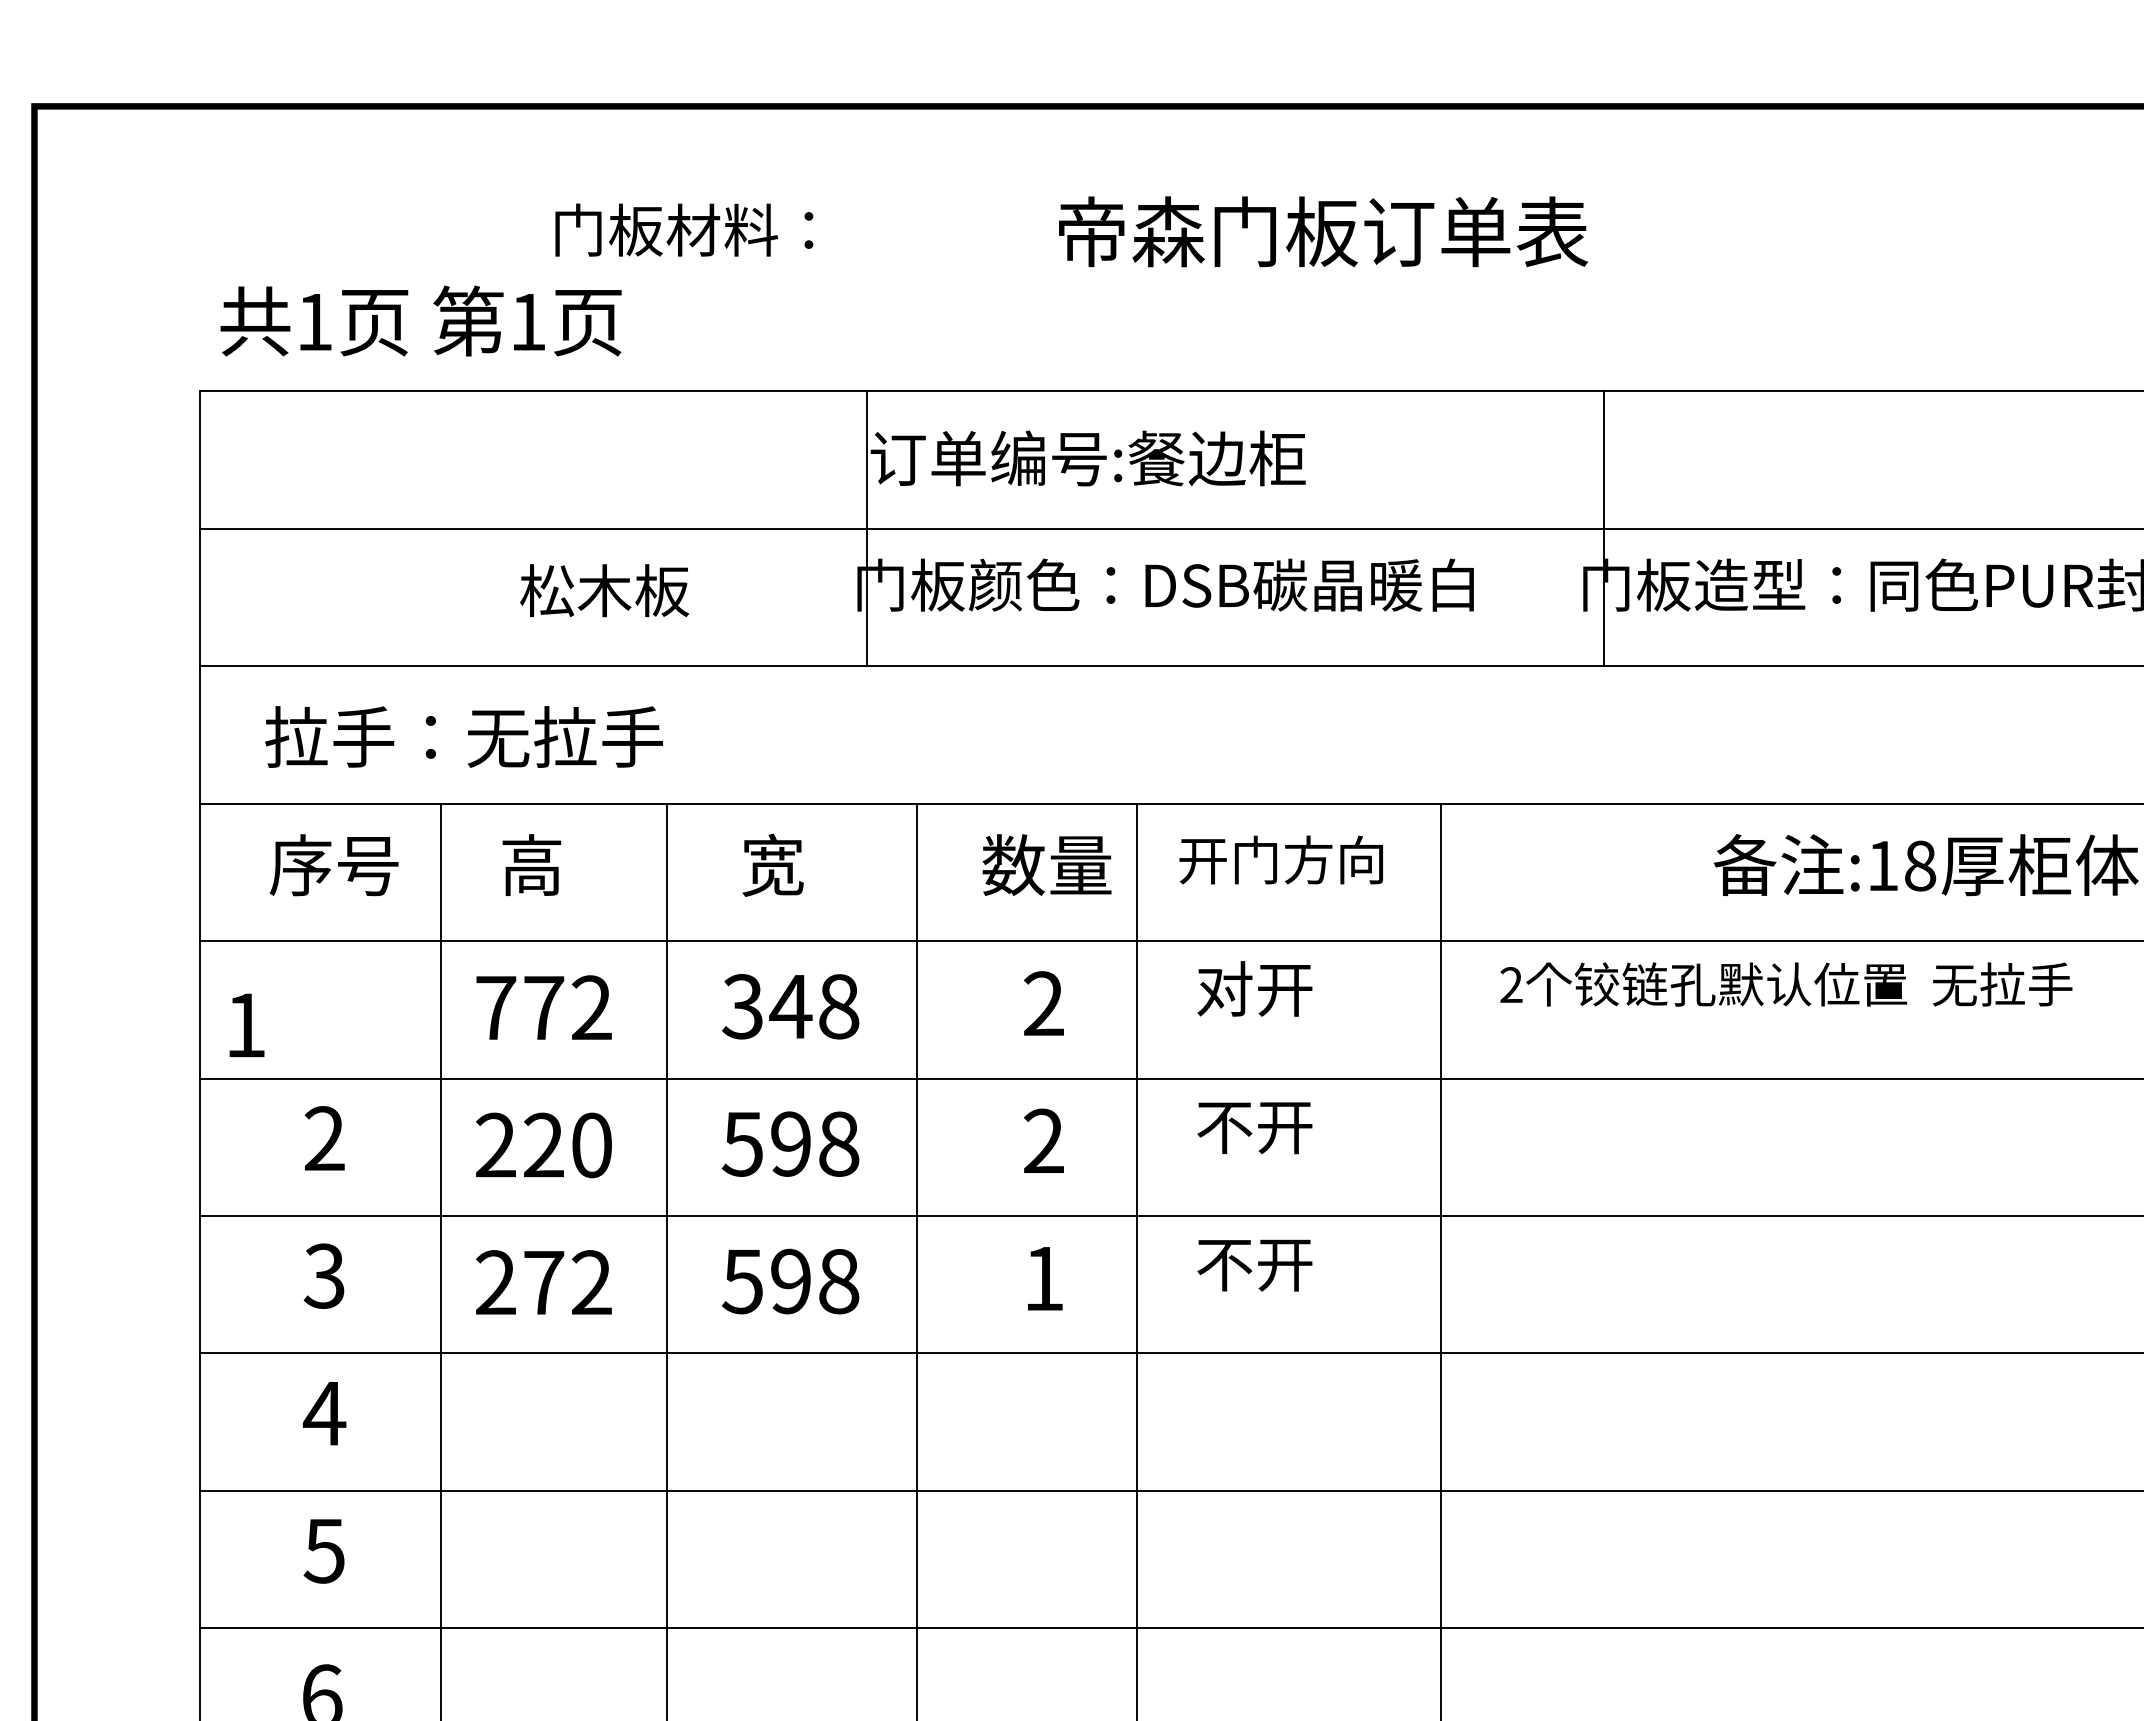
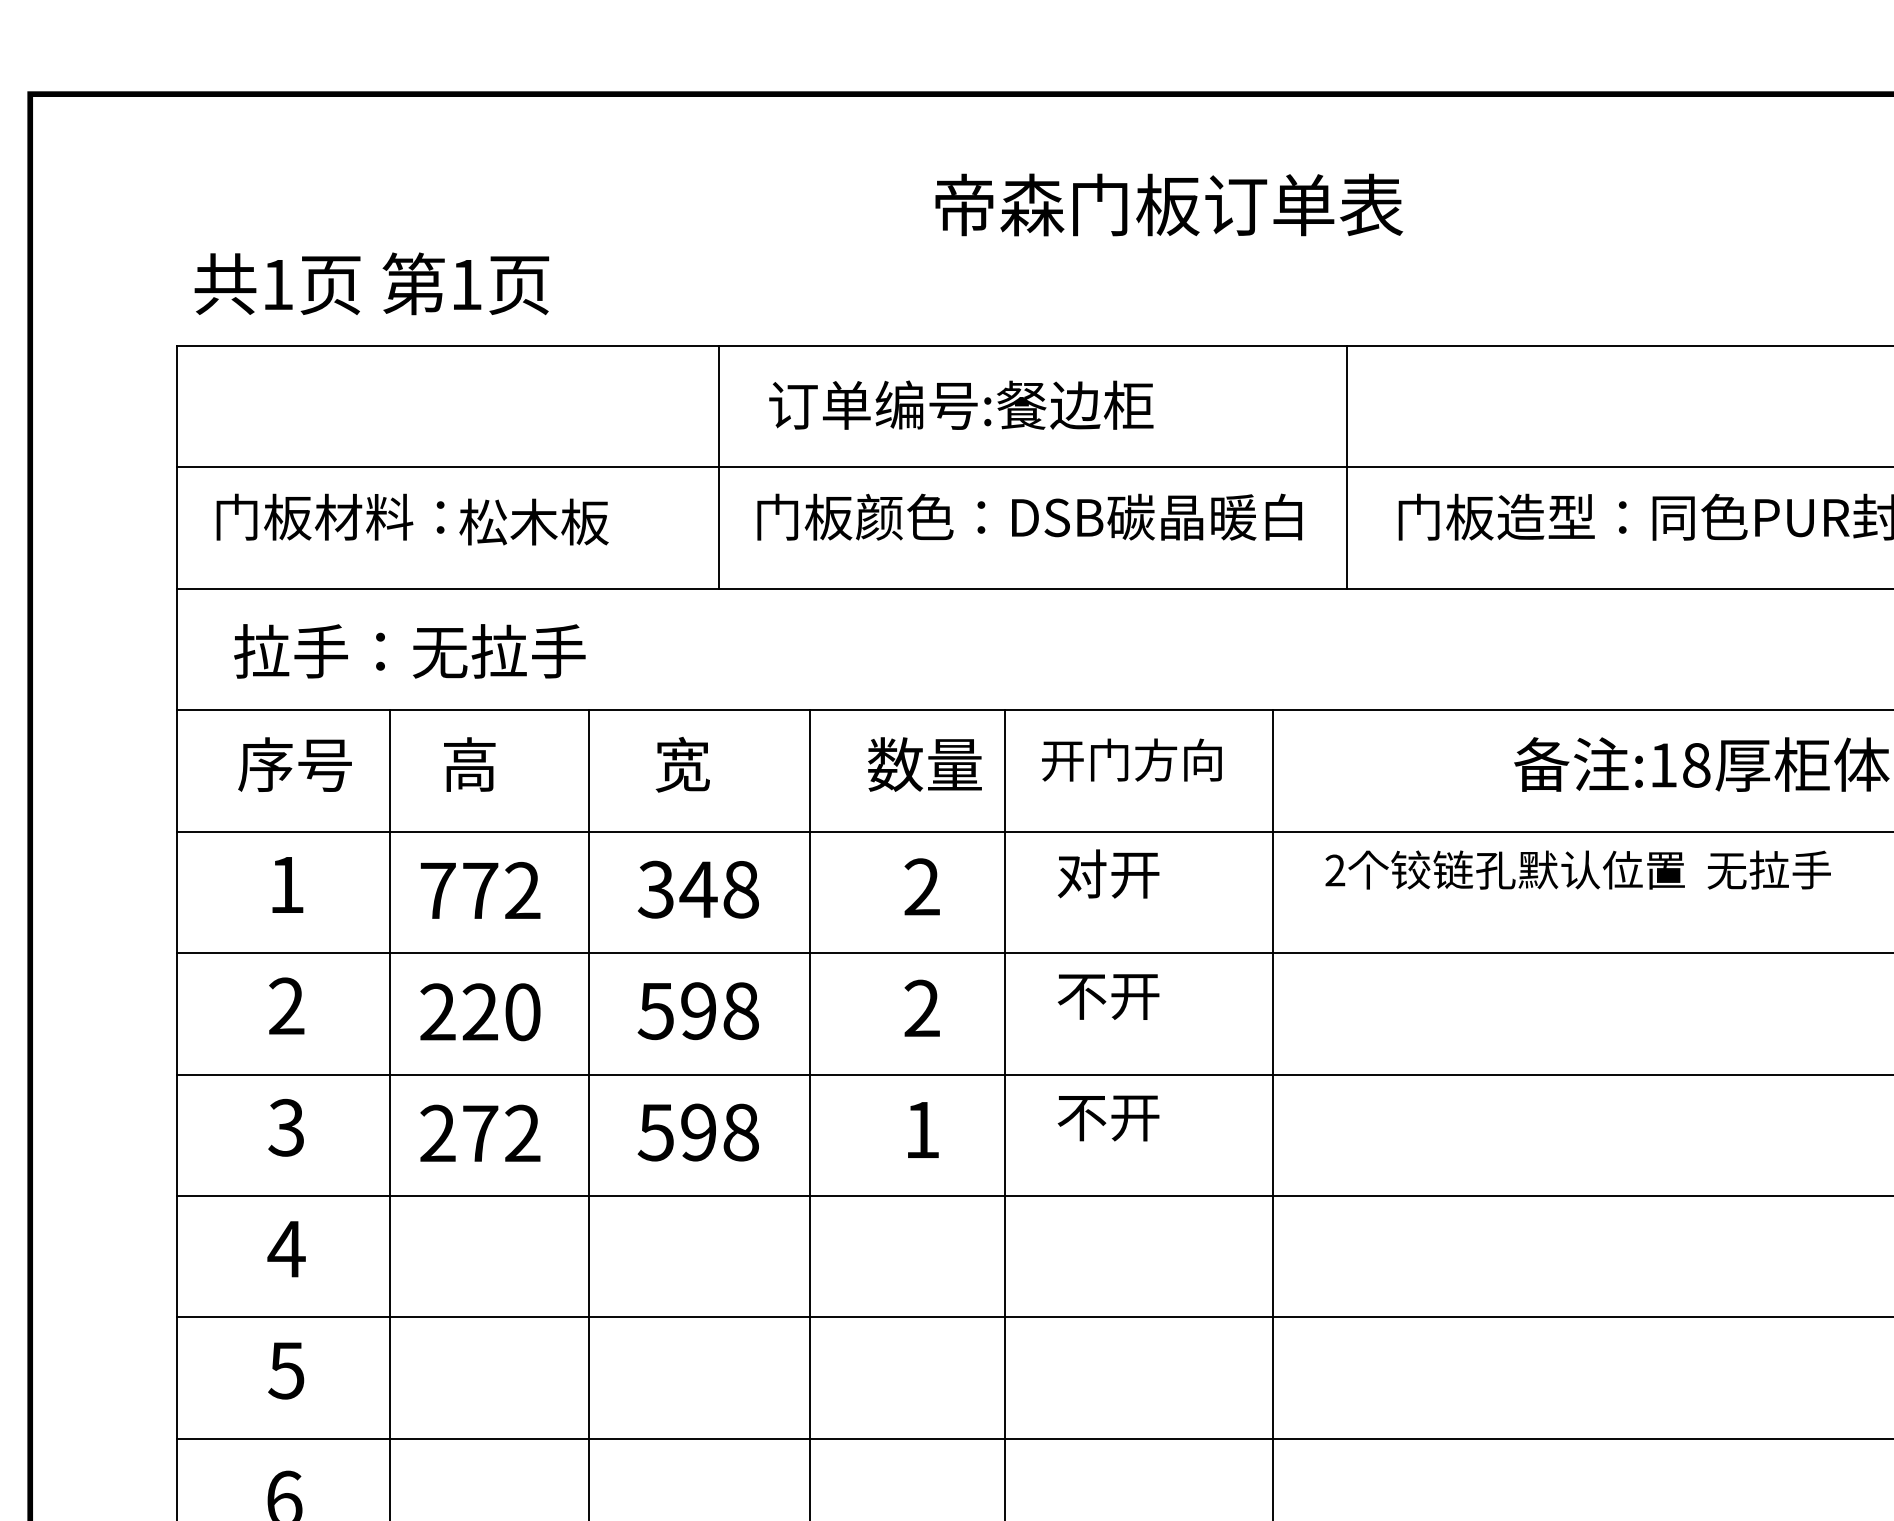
text: (684, 229) -> (330, 516), moved
line: (867, 528) -> (719, 467), moved
line: (1604, 528) -> (1346, 467), moved
text: (246, 1024) -> (287, 884), moved

